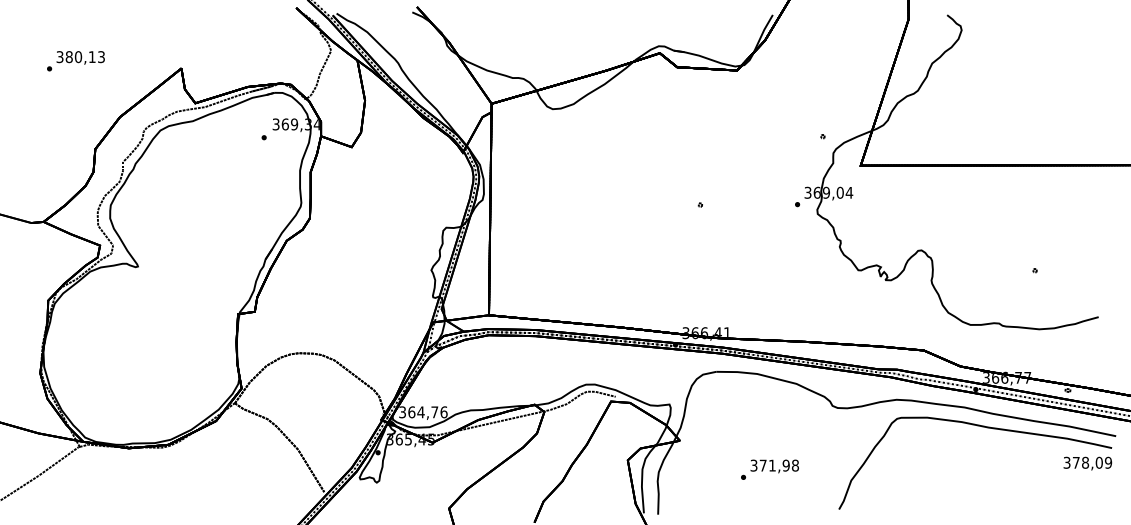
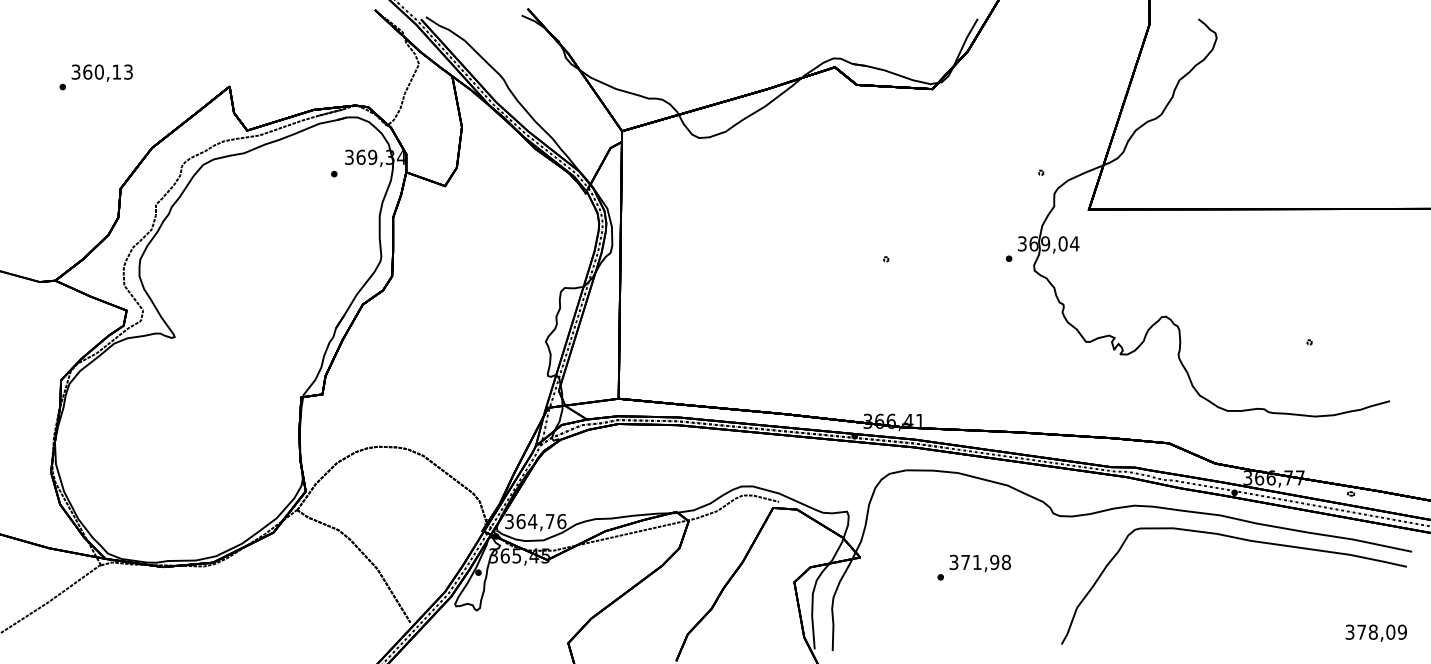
text: (68, 56) -> (86, 71), 380,13 -> 360,13
text: (1087, 463) -> (1375, 633), moved
text: (769, 469) -> (973, 567), moved

